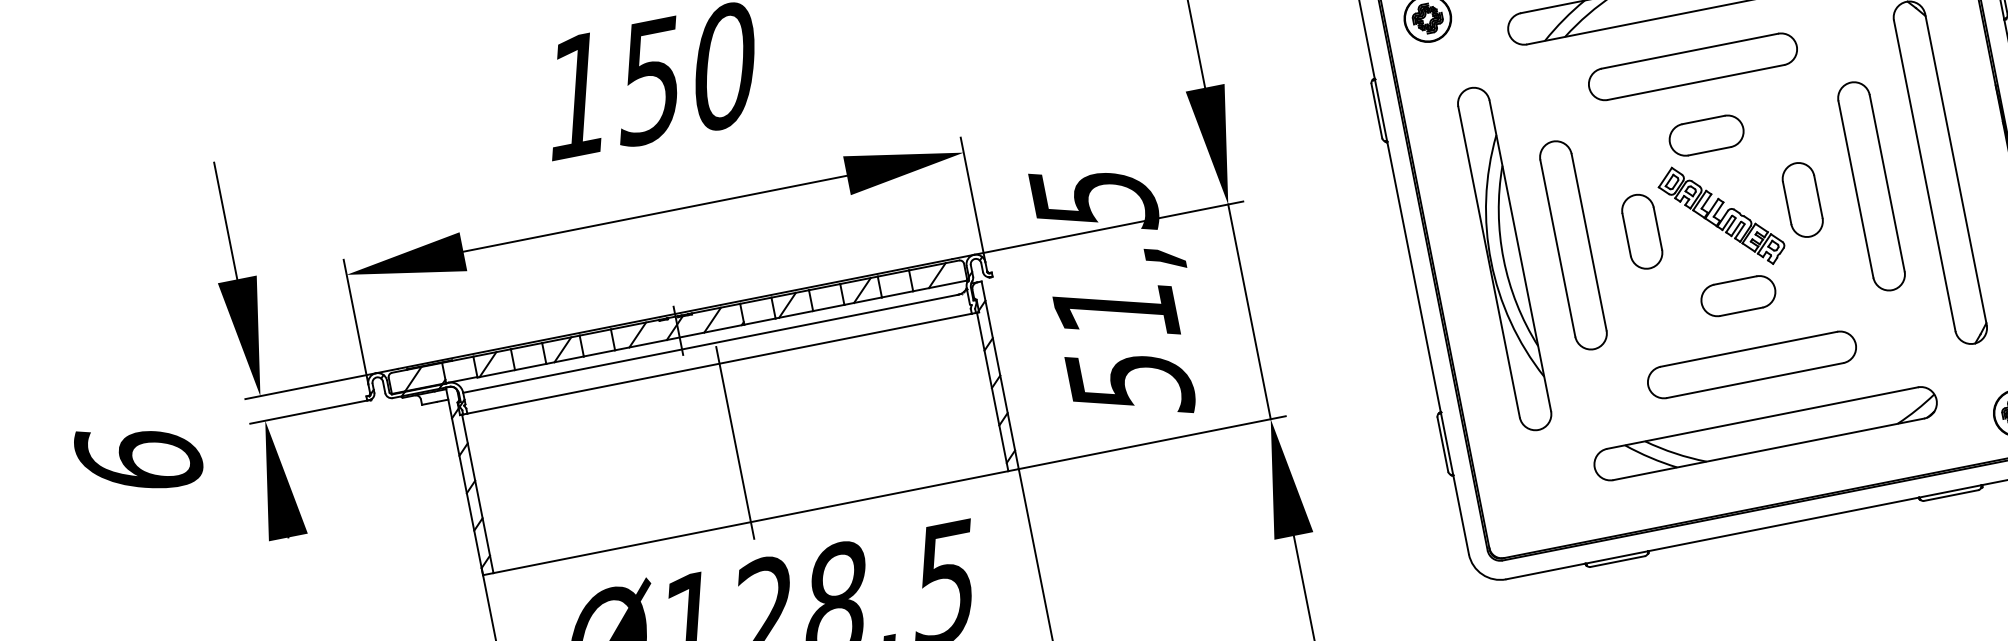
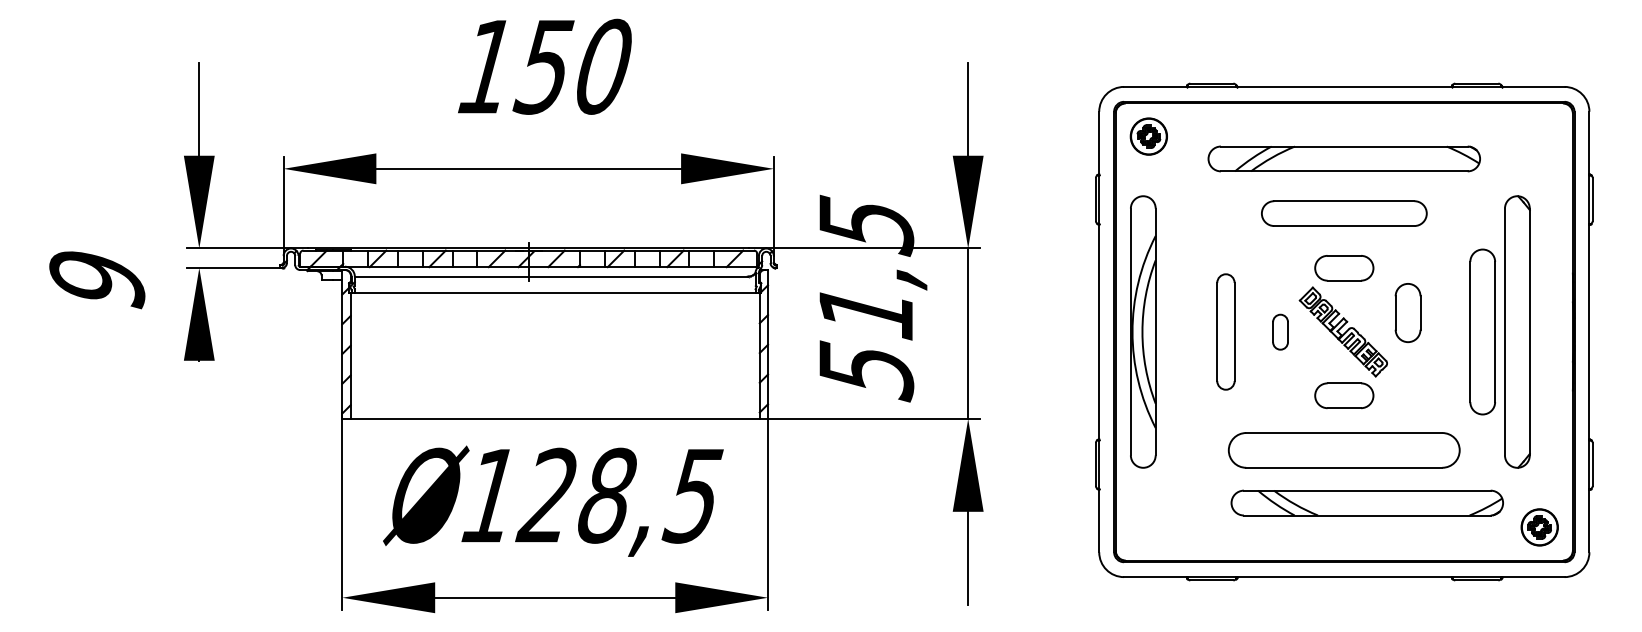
part: (1871, 185) -> (1482, 331), moved
part: (1801, 199) -> (1407, 312), moved
part: (1642, 232) -> (1280, 332), size x0.6
part: (1572, 244) -> (1225, 331), size x0.7
part: (1504, 258) -> (1143, 331), moved
part: (1752, 364) -> (1344, 450), size x1.4
part: (1764, 433) -> (1366, 502), moved
line: (735, 442) -> (555, 355), removed
text: (139, 459) -> (97, 278), 6 -> 9

